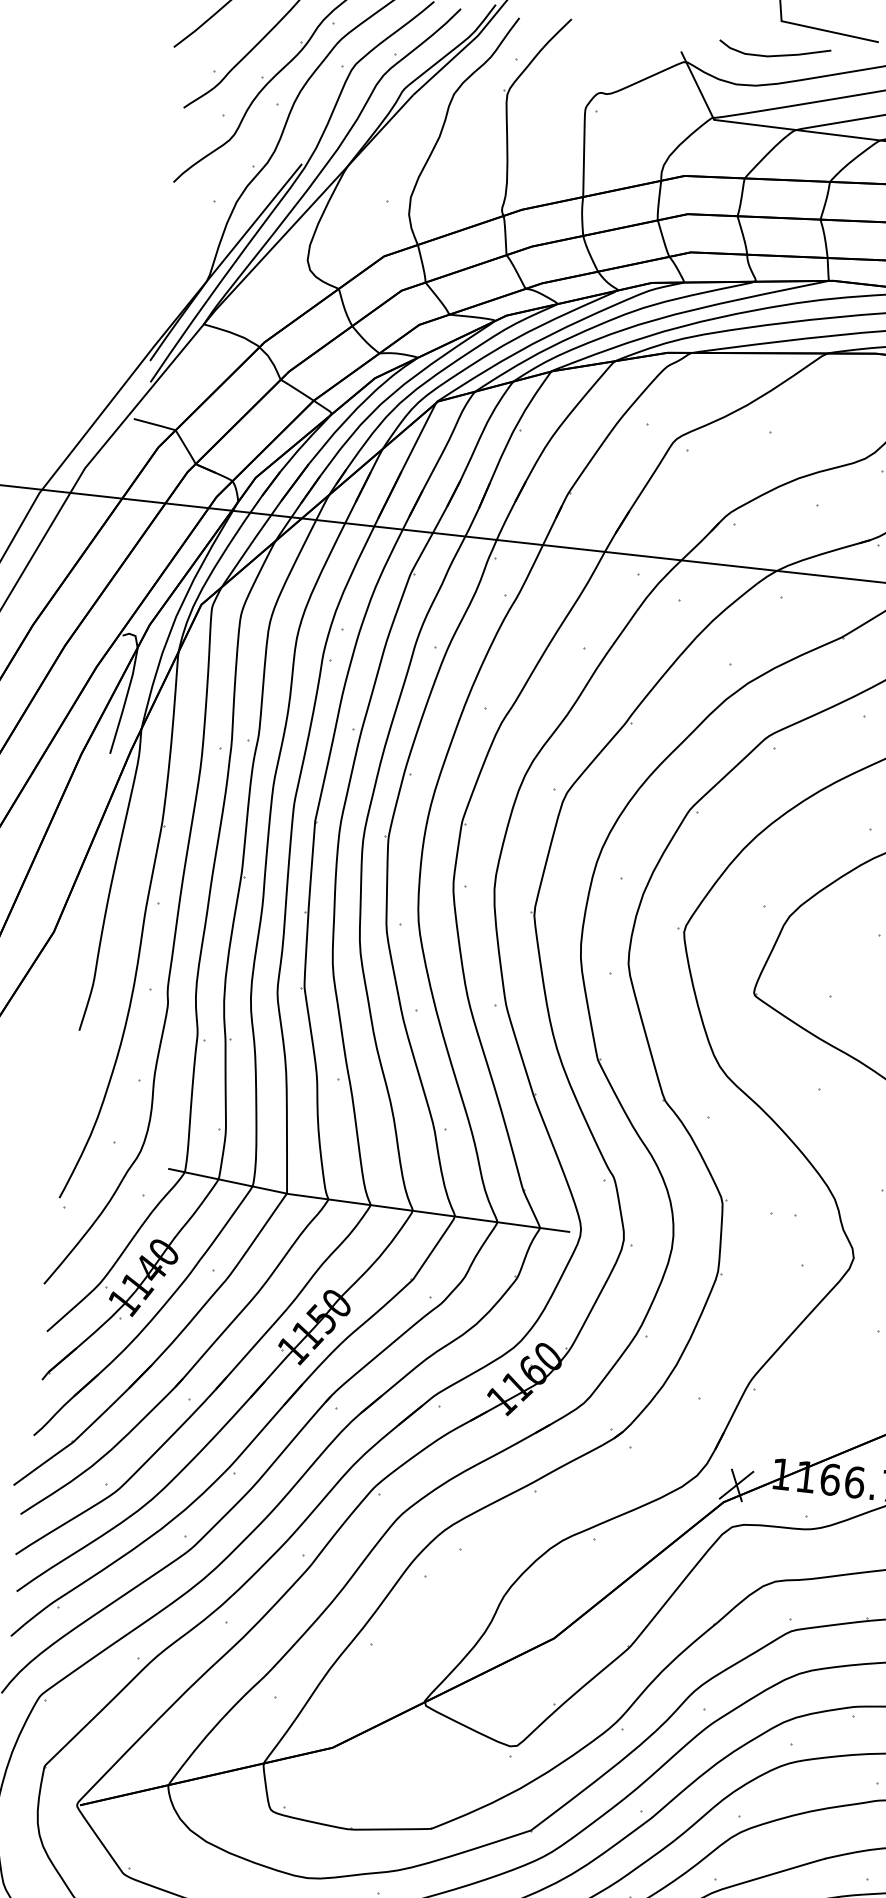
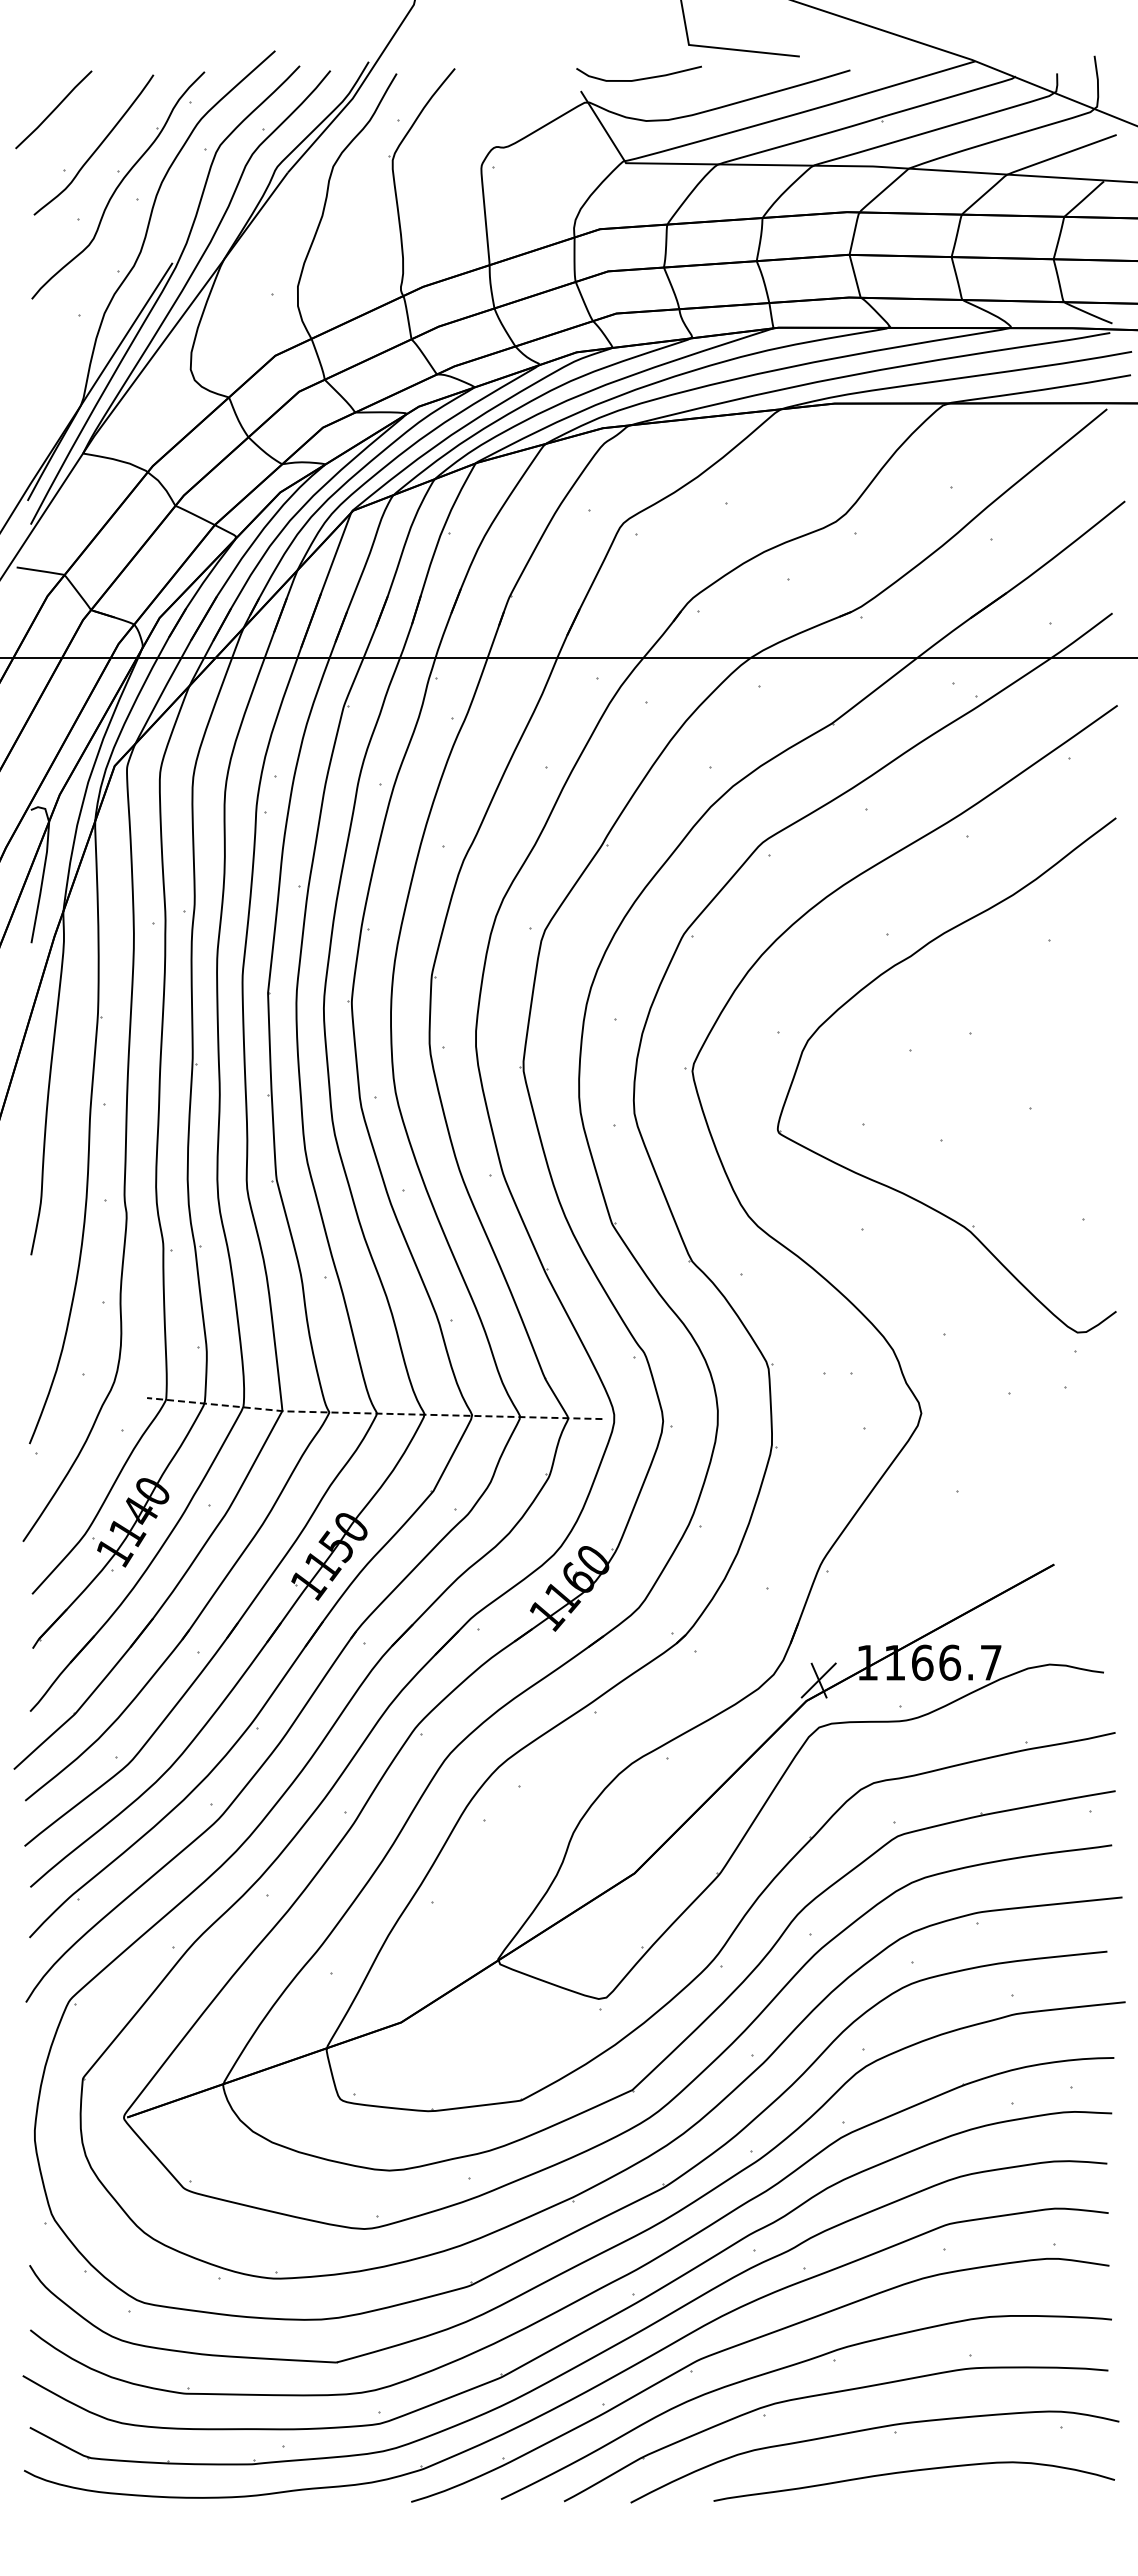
curve: (773, 54) -> (638, 78), moved
line: (367, 1204) -> (373, 1413), solid -> dashed

